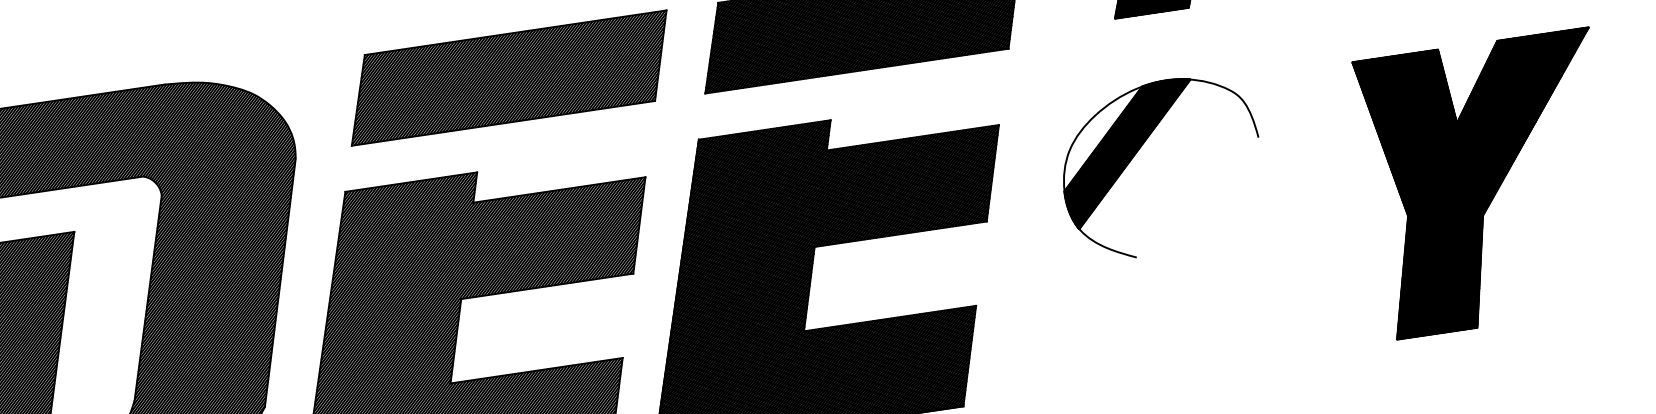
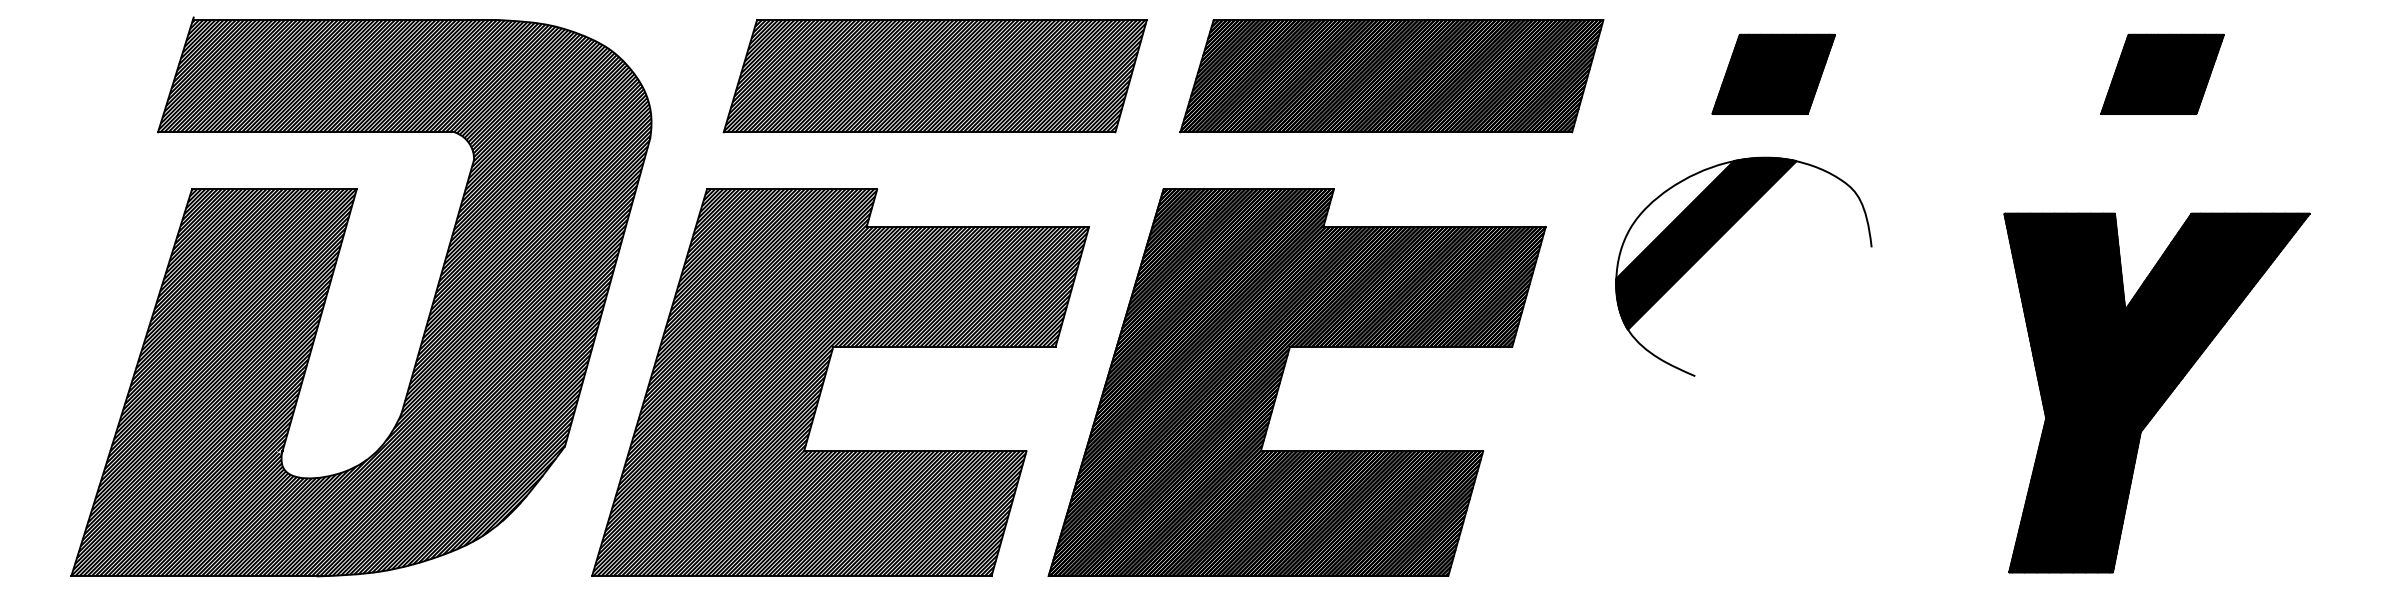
part: (1139, 149) -> (1718, 240), moved

